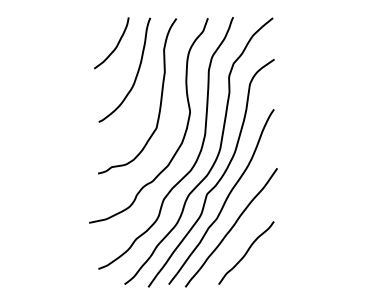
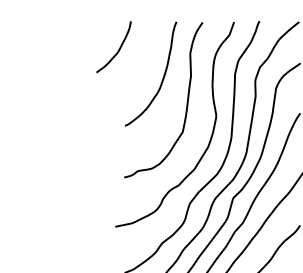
curve: (115, 46) -> (117, 50), moved

